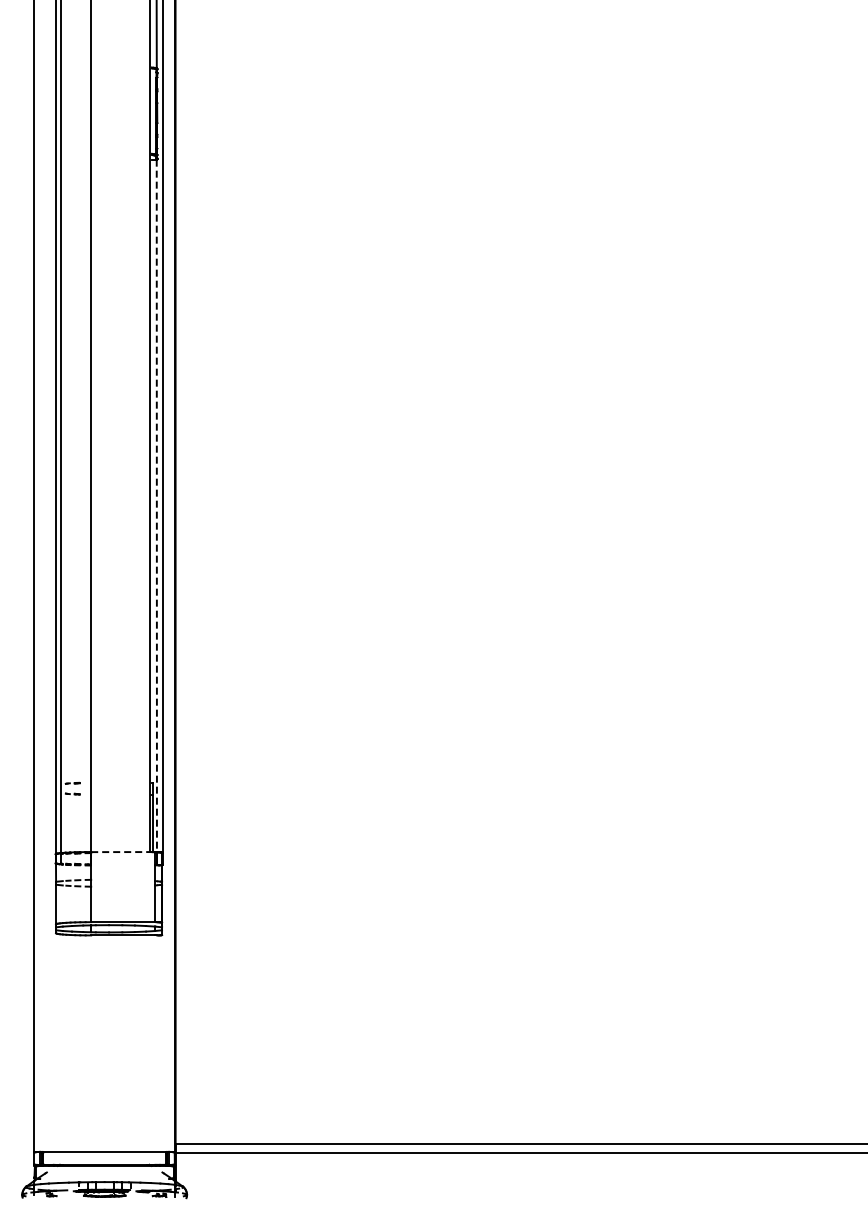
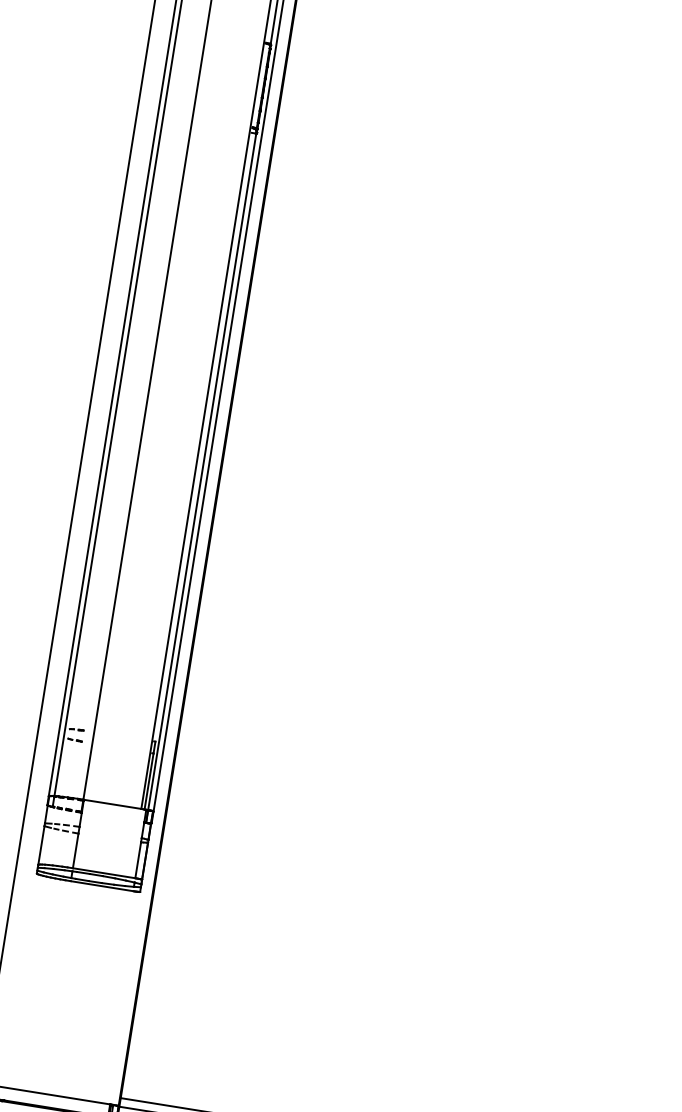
line: (156, 506) -> (201, 472), dashed -> solid
line: (121, 852) -> (113, 804), dashed -> solid

